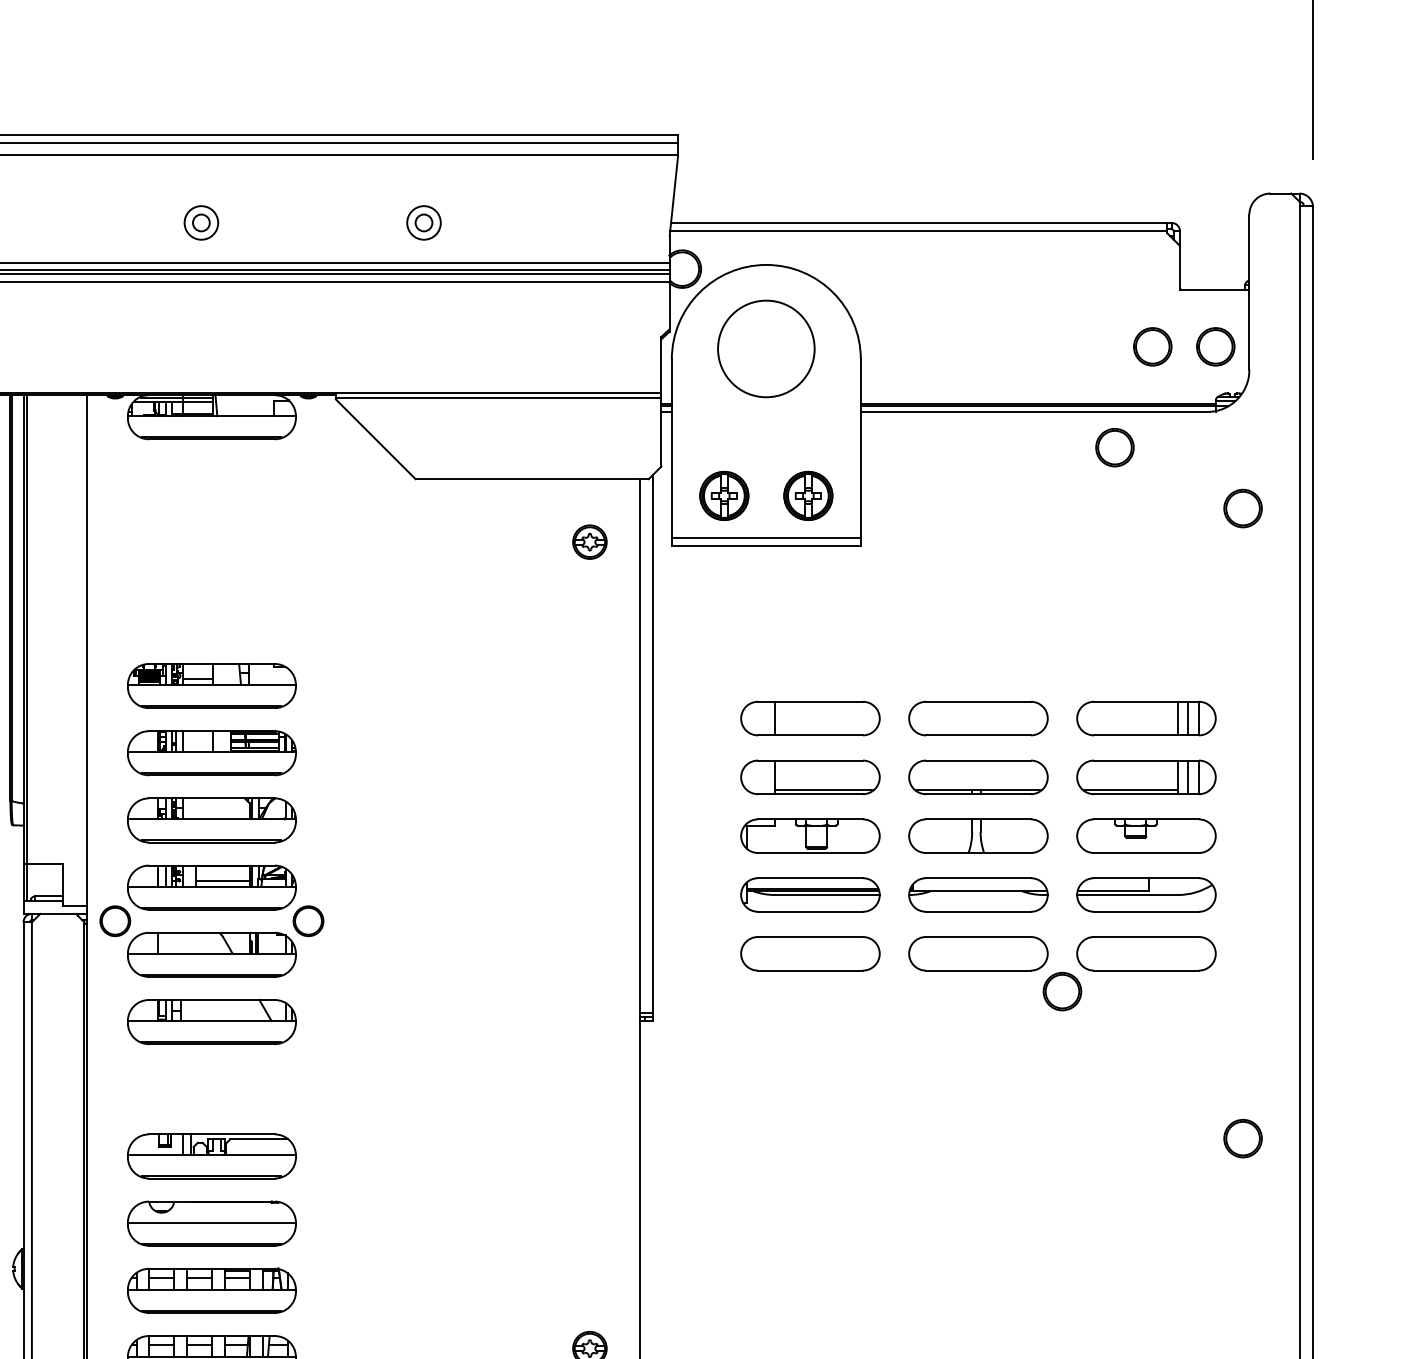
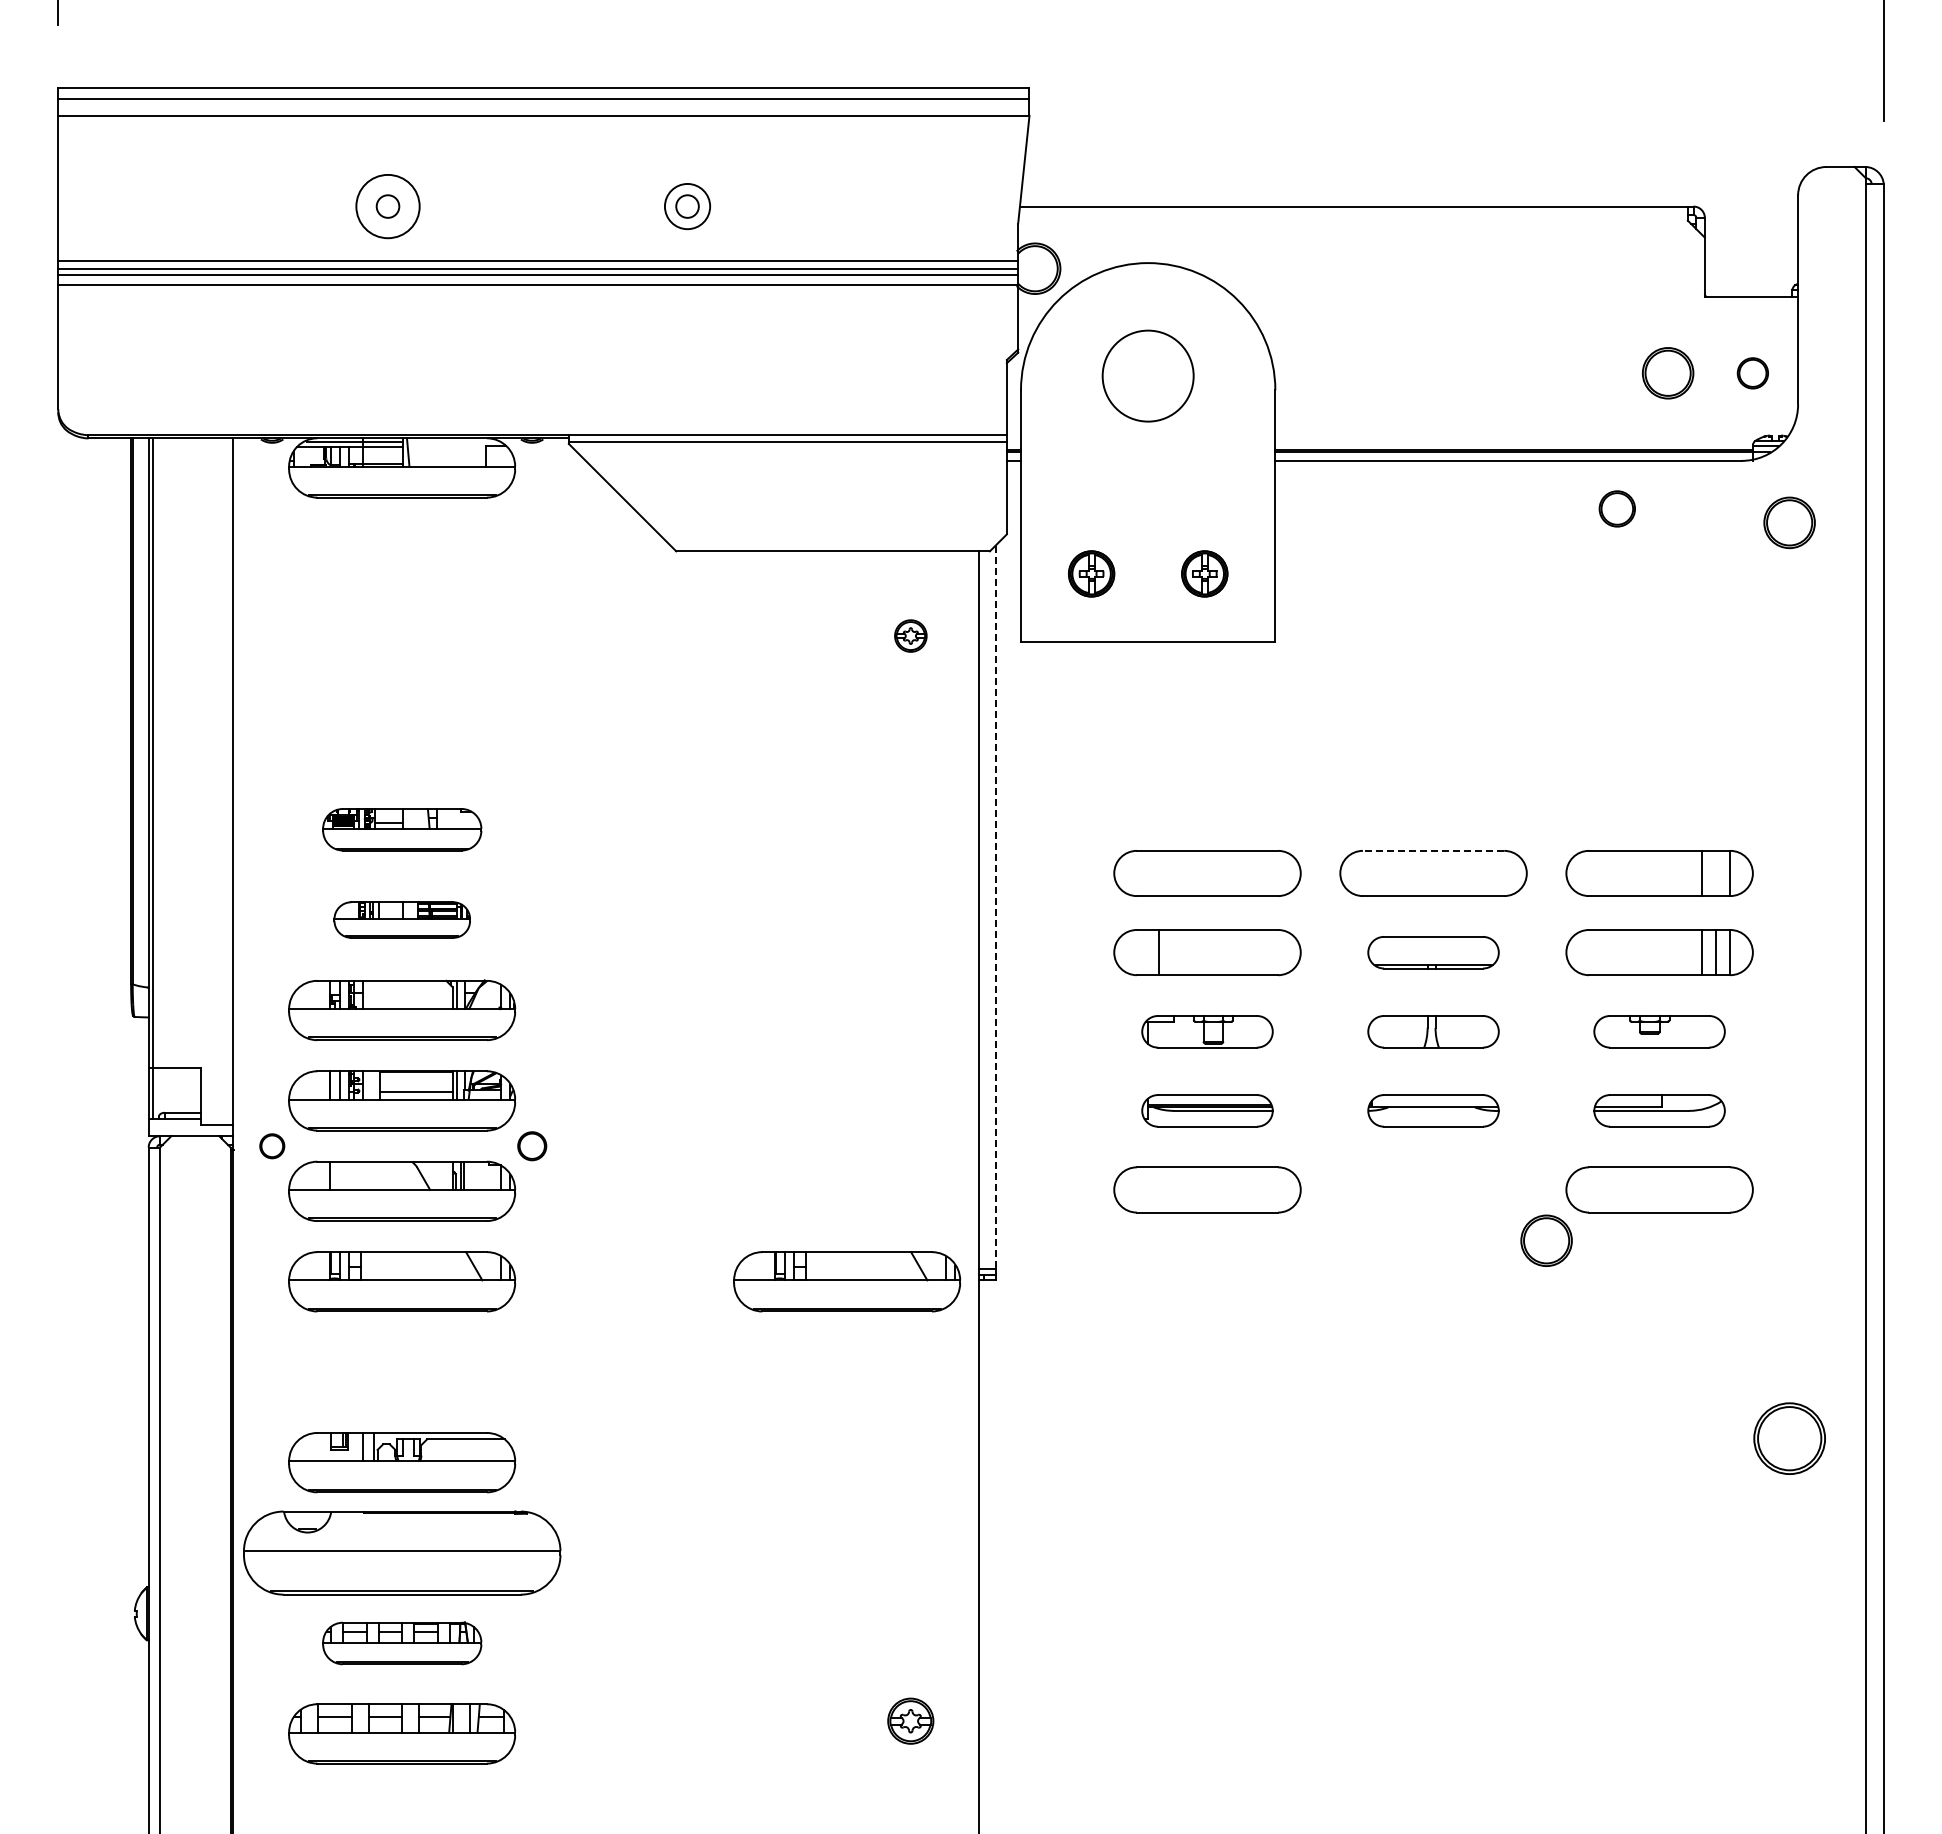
circle: (201, 222) -> (387, 206), size x1.4
line: (918, 231) -> (1352, 217), removed
part: (1215, 347) -> (1752, 373), size x0.6
circle: (766, 349) -> (1148, 376), size x0.7
part: (1115, 447) -> (1617, 508), size x0.7
part: (724, 495) -> (1091, 573), size x0.7
part: (808, 495) -> (1204, 573), size x0.7
part: (1242, 508) -> (1789, 522), moved
line: (766, 538) -> (1148, 630), removed
part: (589, 541) -> (910, 635), size x0.7
part: (212, 685) -> (402, 829), size x0.7
line: (978, 701) -> (1433, 850), solid -> dashed
line: (774, 718) -> (1159, 873), removed
line: (1188, 718) -> (1716, 873), removed
line: (652, 743) -> (995, 907), solid -> dashed
part: (212, 752) -> (402, 919), size x0.6
part: (978, 777) -> (1433, 952), size x0.7
line: (823, 789) -> (1225, 969), removed
line: (1130, 789) -> (1638, 969), removed
part: (810, 836) -> (1207, 1031), size x0.7
part: (978, 836) -> (1433, 1031), size x0.7
part: (1146, 836) -> (1659, 1031), size x0.7
part: (810, 894) -> (1207, 1110), size x0.7
part: (978, 894) -> (1433, 1110), size x0.7
part: (1146, 894) -> (1659, 1110), size x0.7
part: (115, 921) -> (272, 1146), size x0.6
part: (308, 921) -> (532, 1146), size x0.7
part: (978, 953) -> (1433, 1189), removed
part: (542, 1021) -> (847, 1281), added
part: (1242, 1138) -> (1789, 1438), size x1.4
part: (211, 1223) -> (401, 1552), size x1.4
part: (212, 1290) -> (402, 1643), size x0.7

